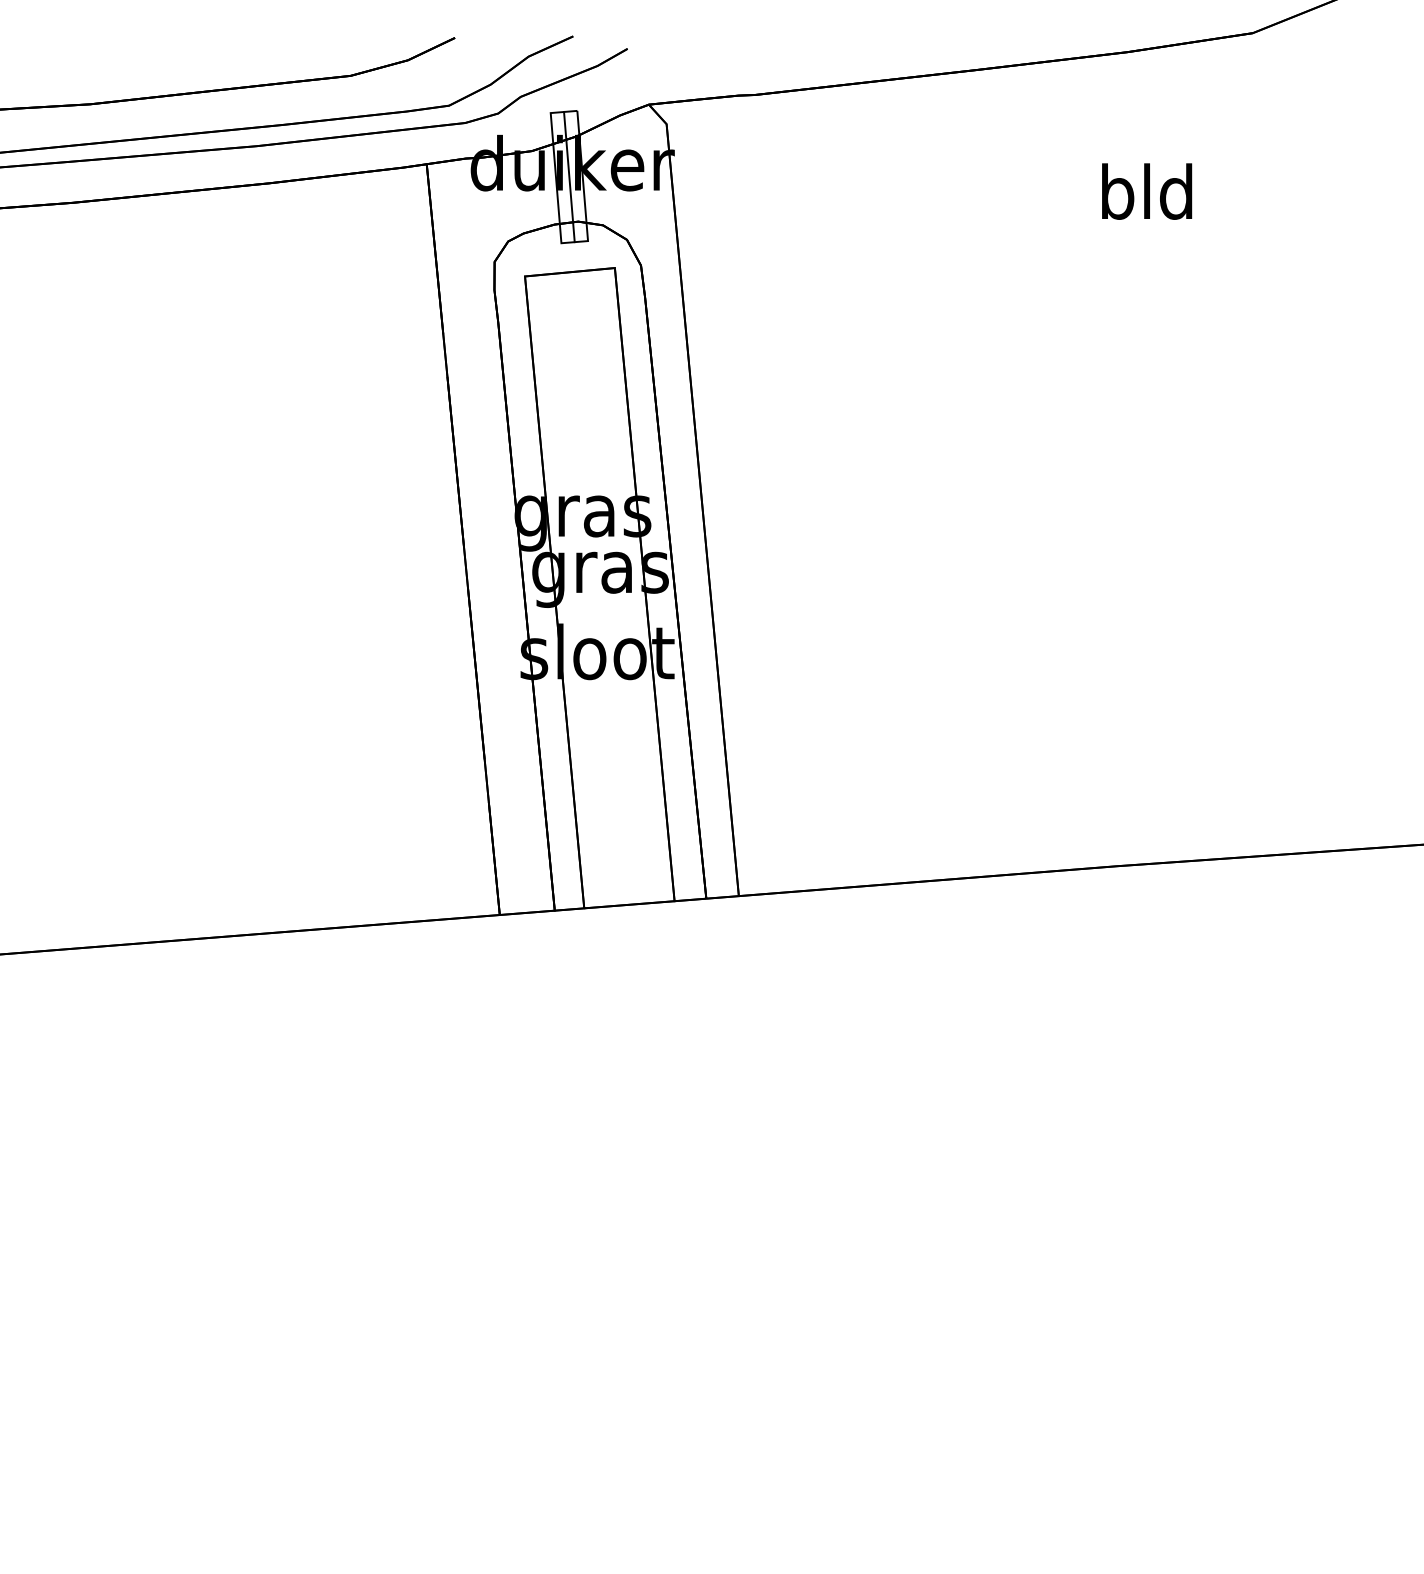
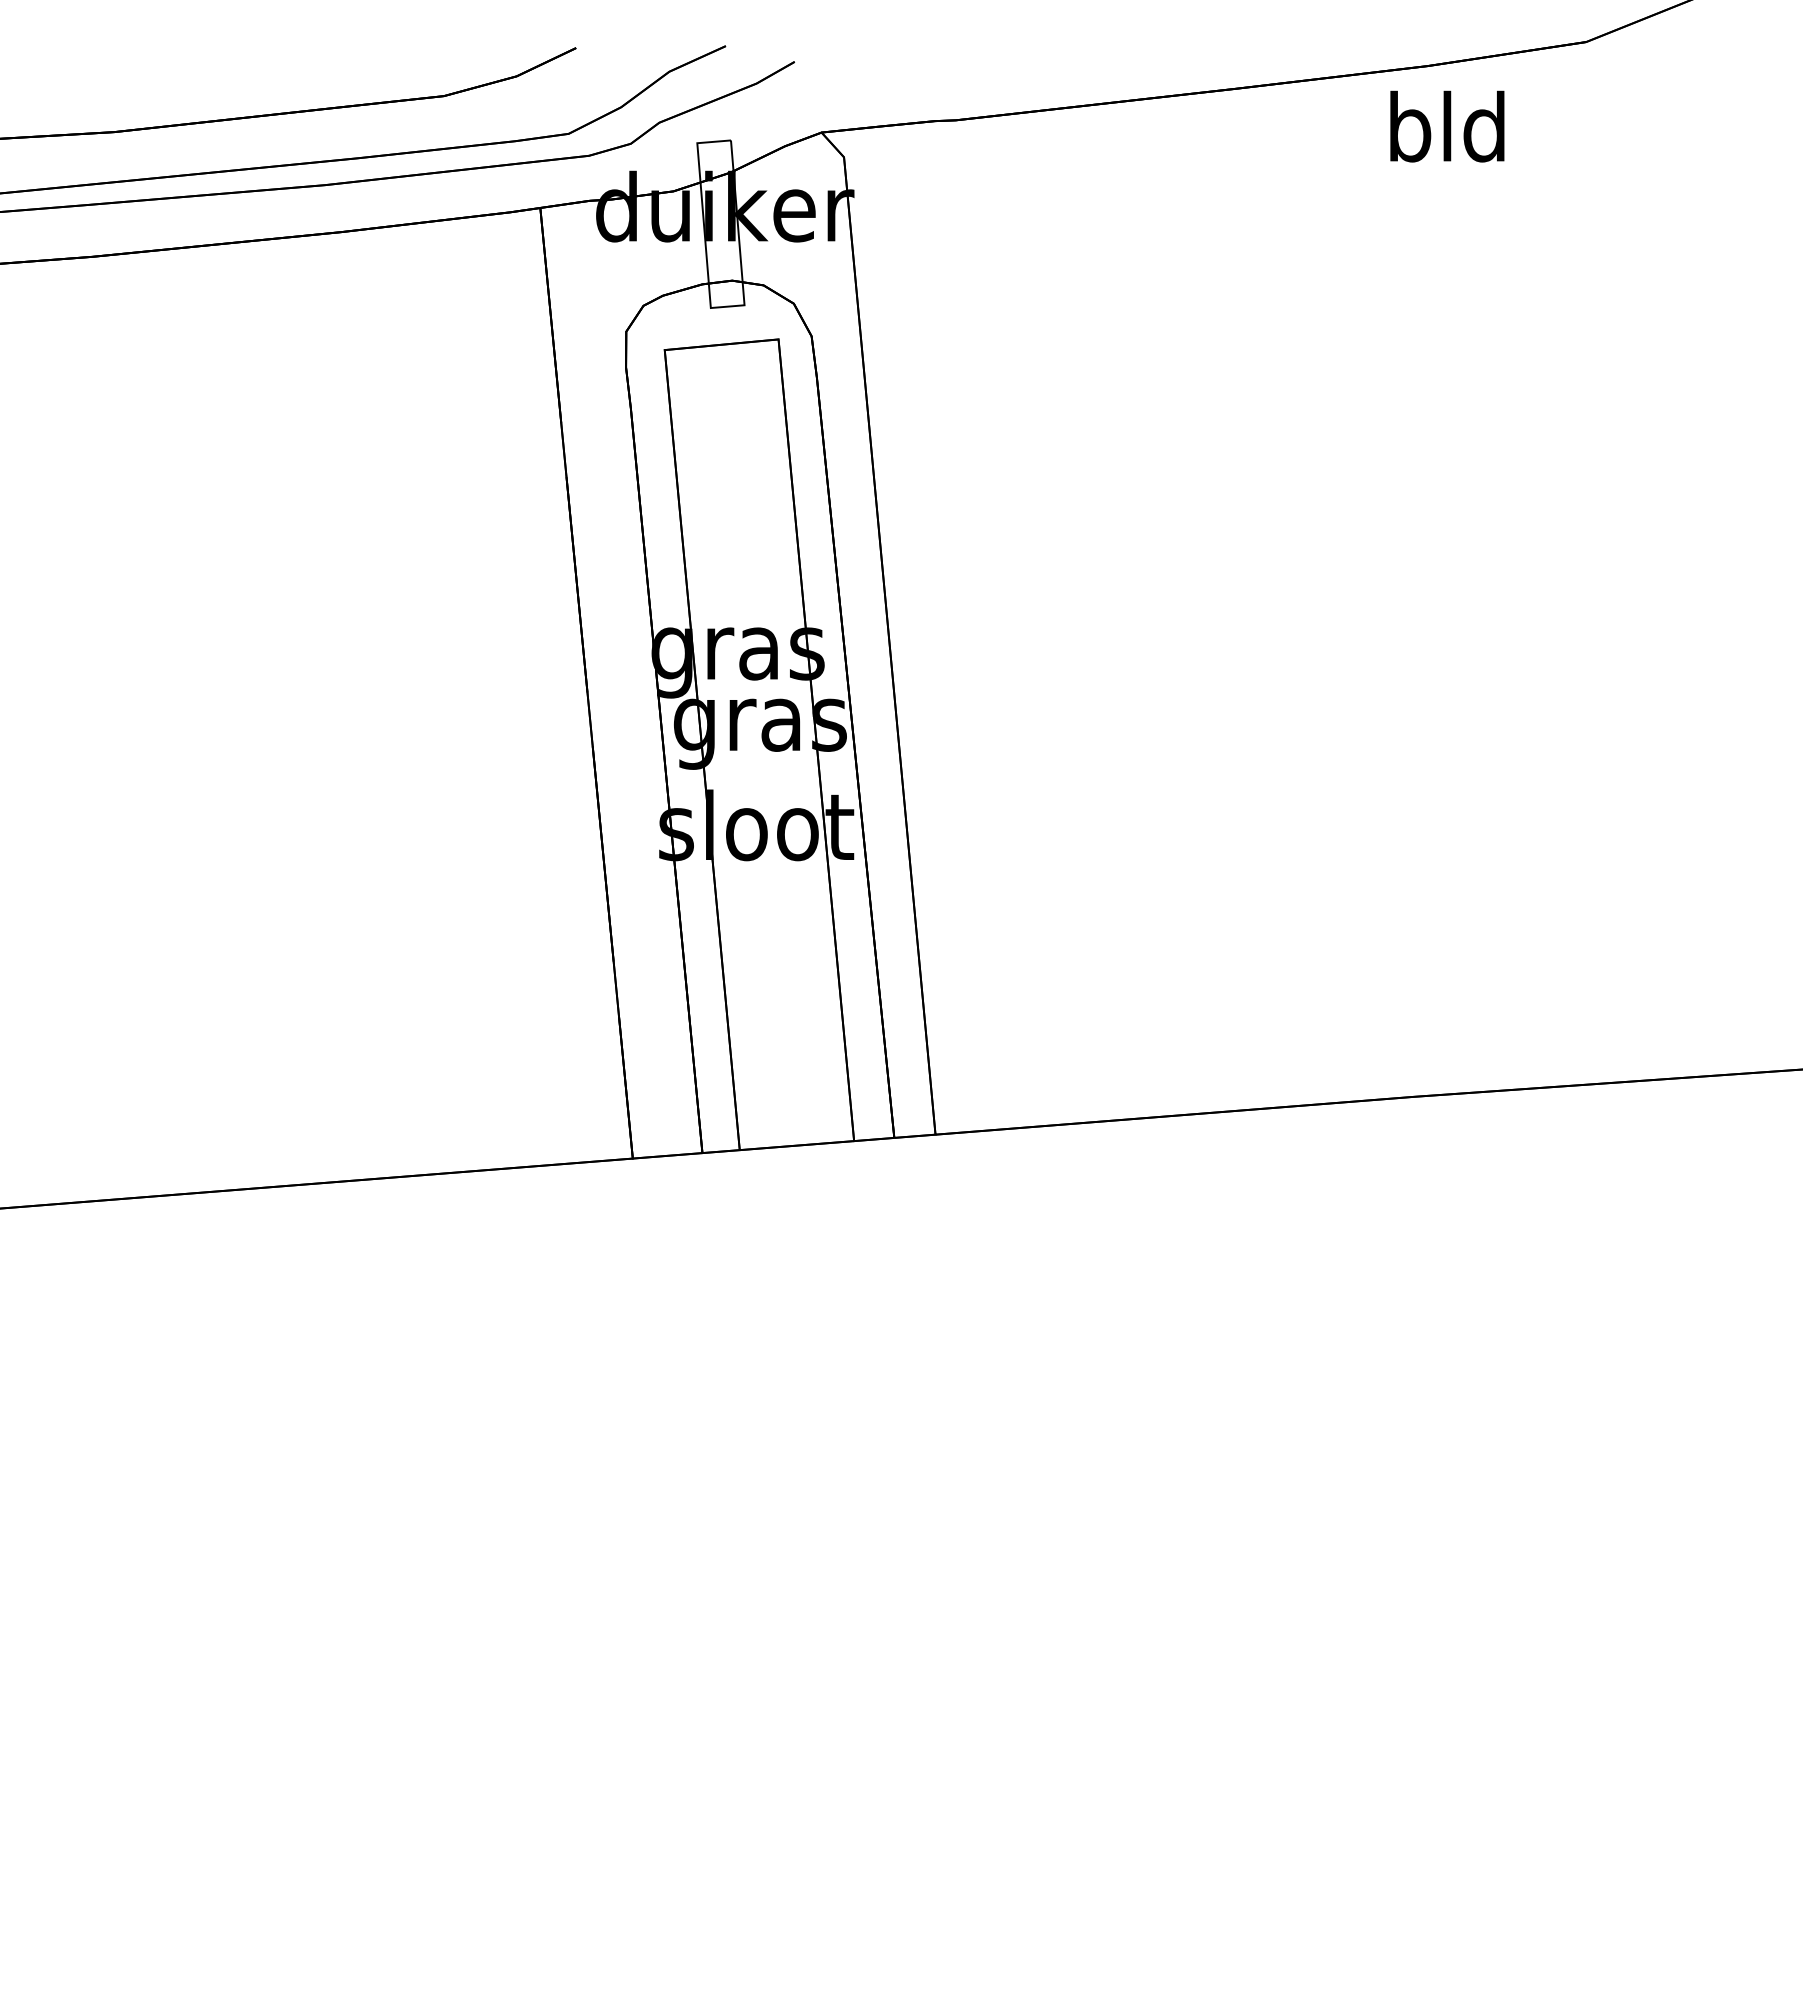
line: (569, 176) -> (720, 223), removed
text: (1147, 191) -> (1447, 126), moved

